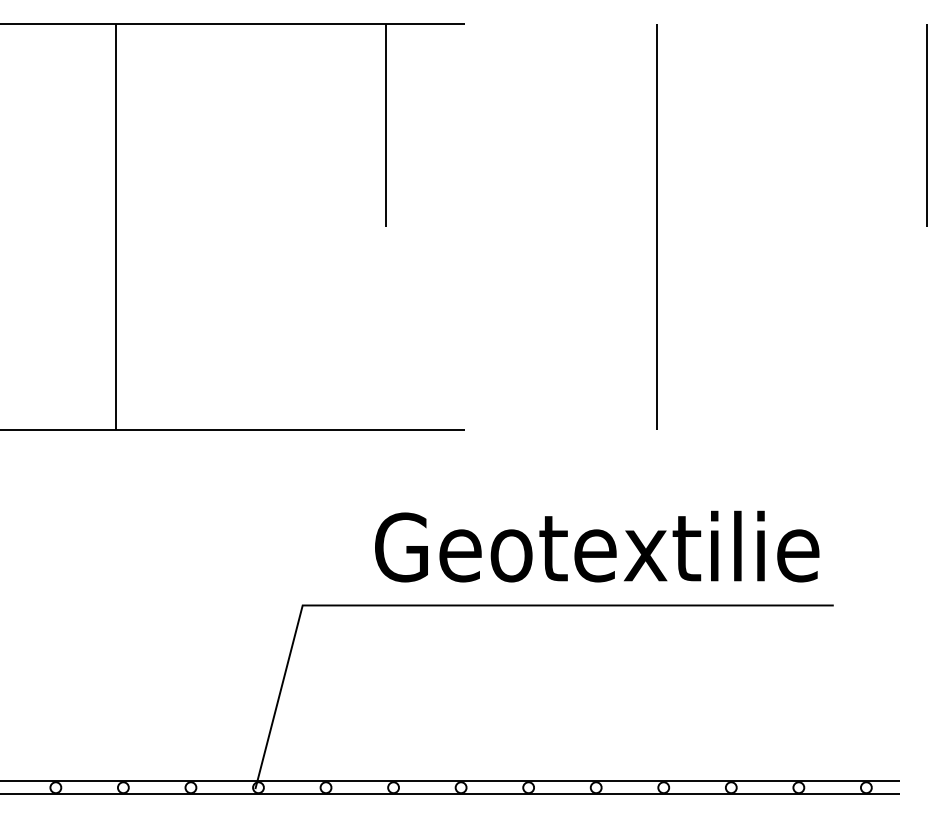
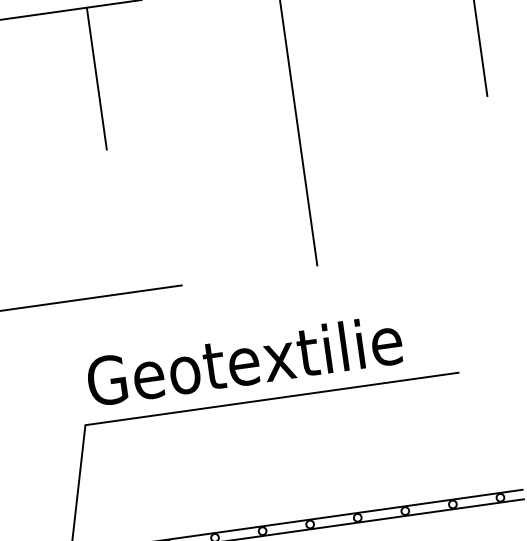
text: (597, 546) -> (244, 360), moved

